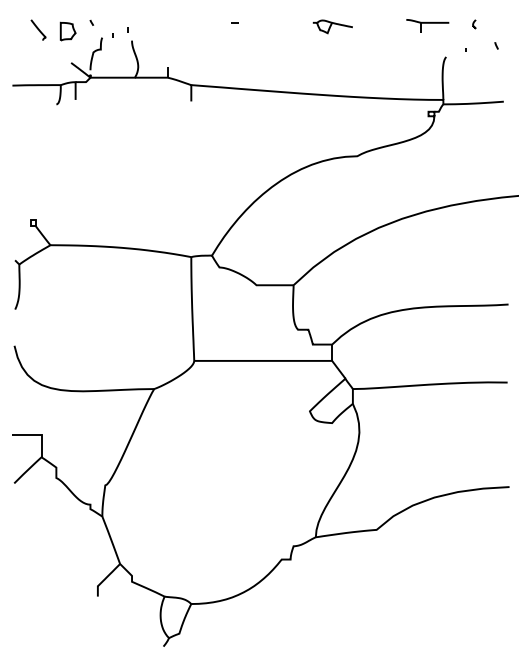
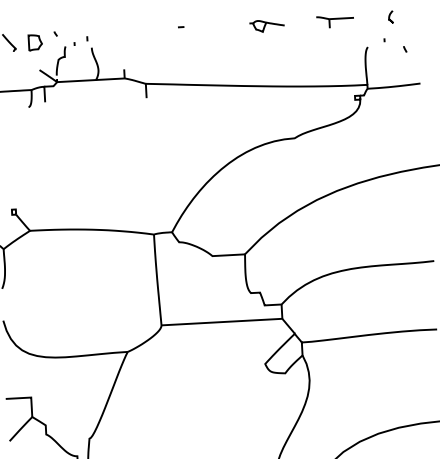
part: (474, 24) -> (391, 17), size x1.6
part: (427, 25) -> (335, 21), moved
curve: (496, 45) -> (405, 49), moved

